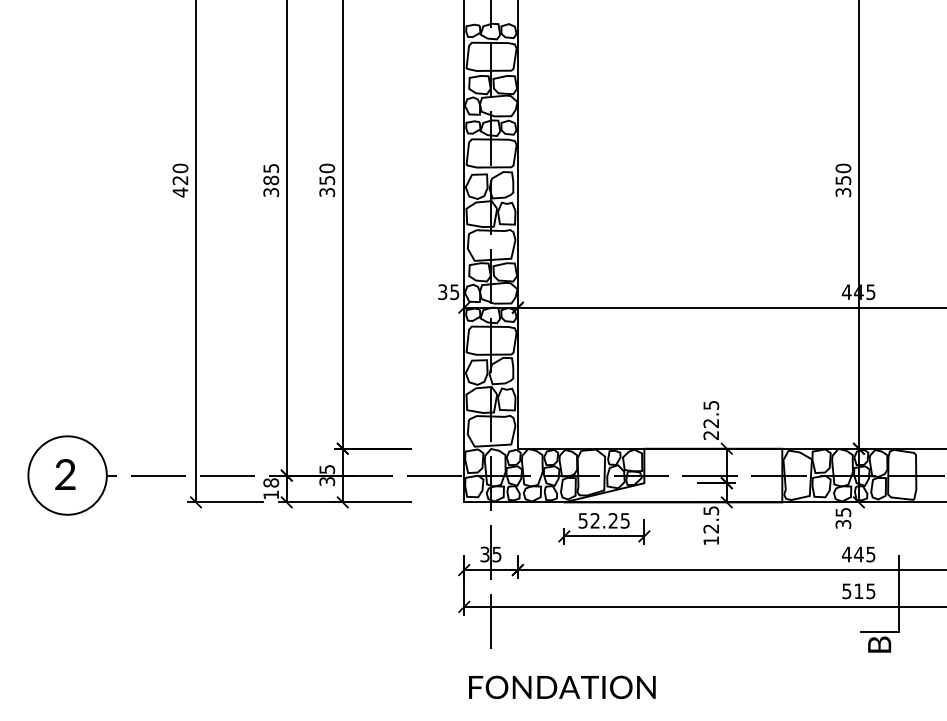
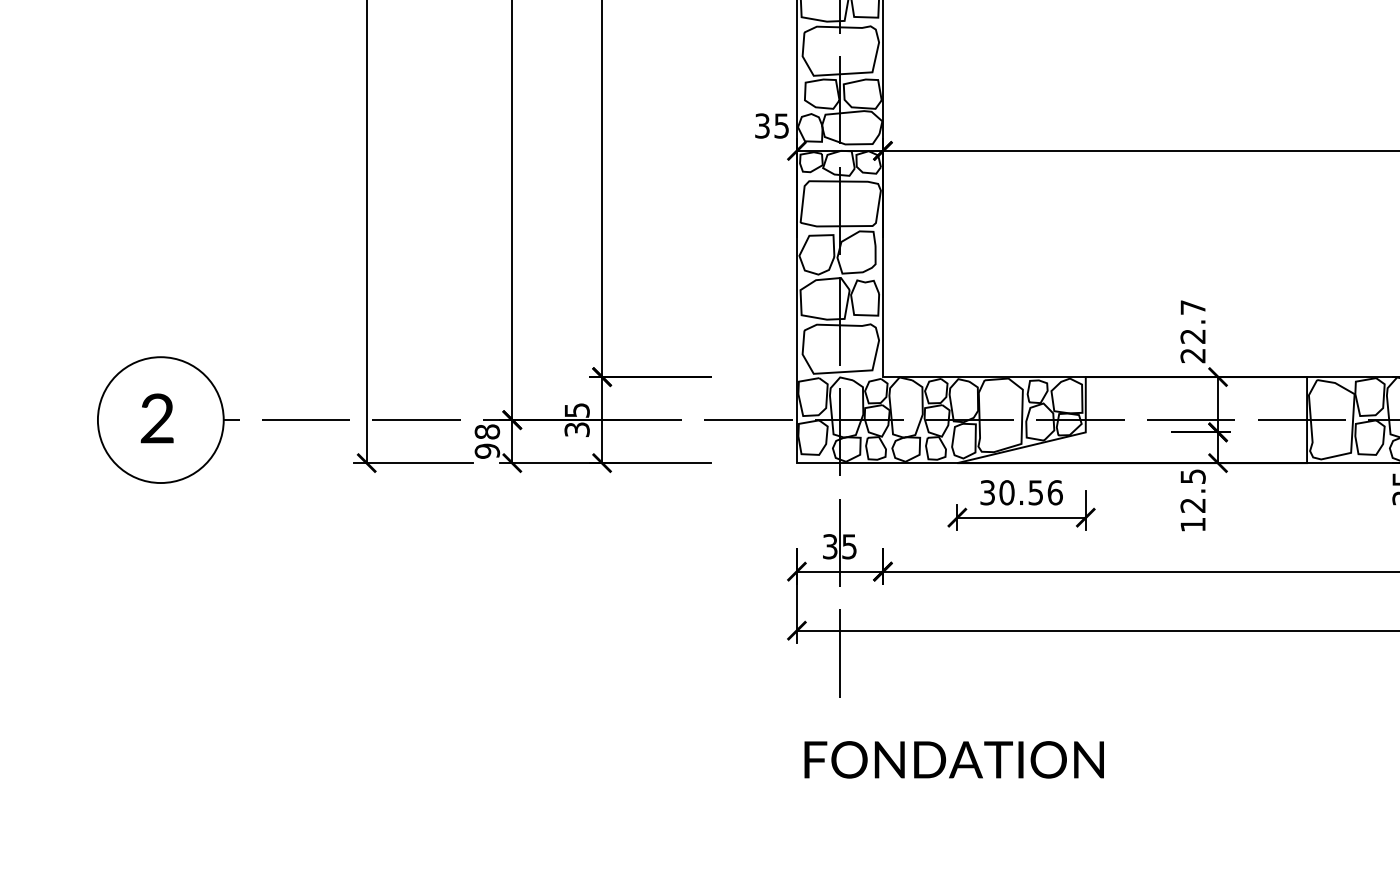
text: (711, 405) -> (1193, 307), 22.5 -> 22.7
text: (271, 494) -> (487, 450), 18 -> 98
text: (604, 520) -> (1021, 492), 52.25 -> 30.56

